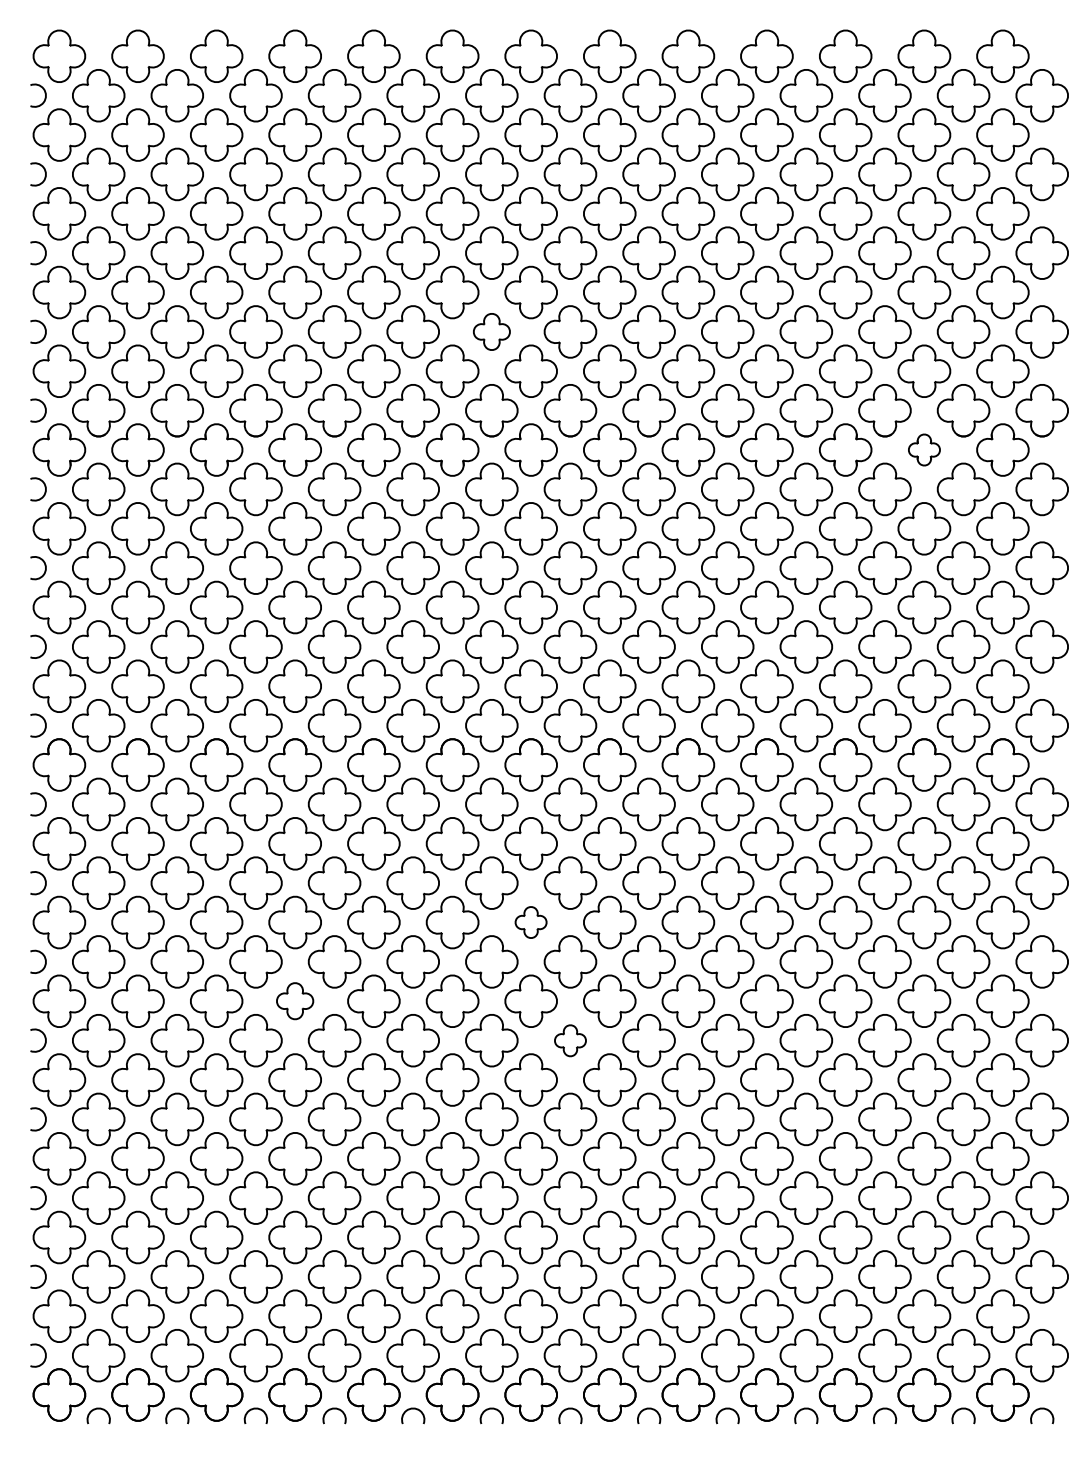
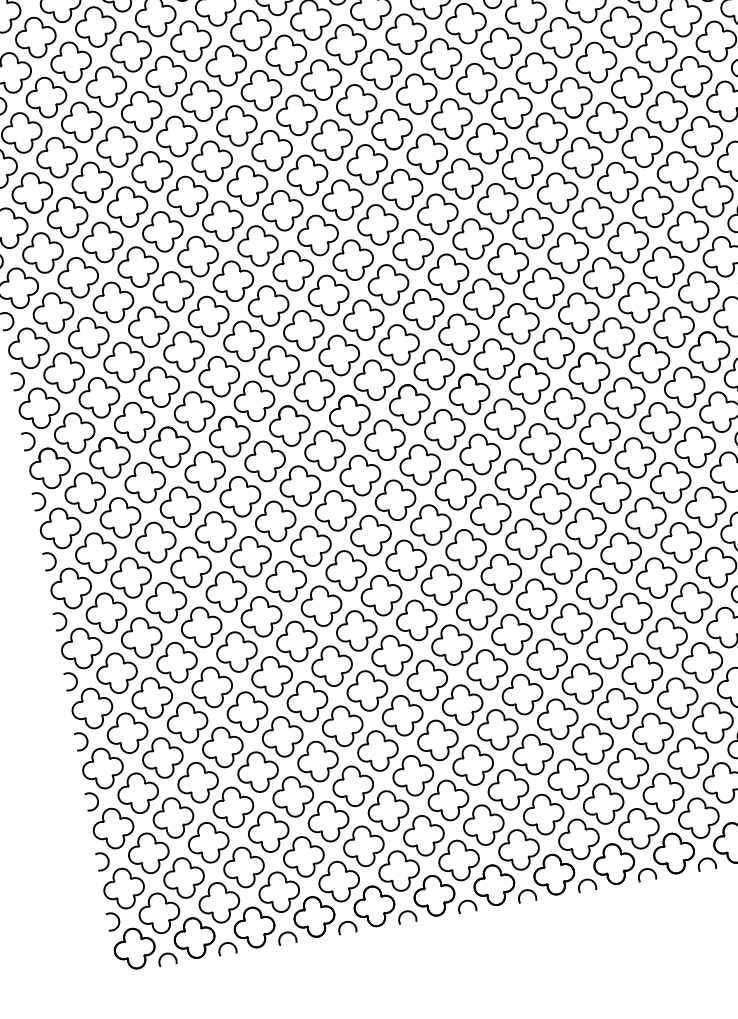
part: (491, 331) -> (321, 79), size x1.43
part: (924, 449) -> (667, 111), size x1.67
part: (530, 922) -> (430, 525), size x1.67
part: (294, 1000) -> (260, 616), size x1.43
part: (570, 1040) -> (476, 609), size x1.67

